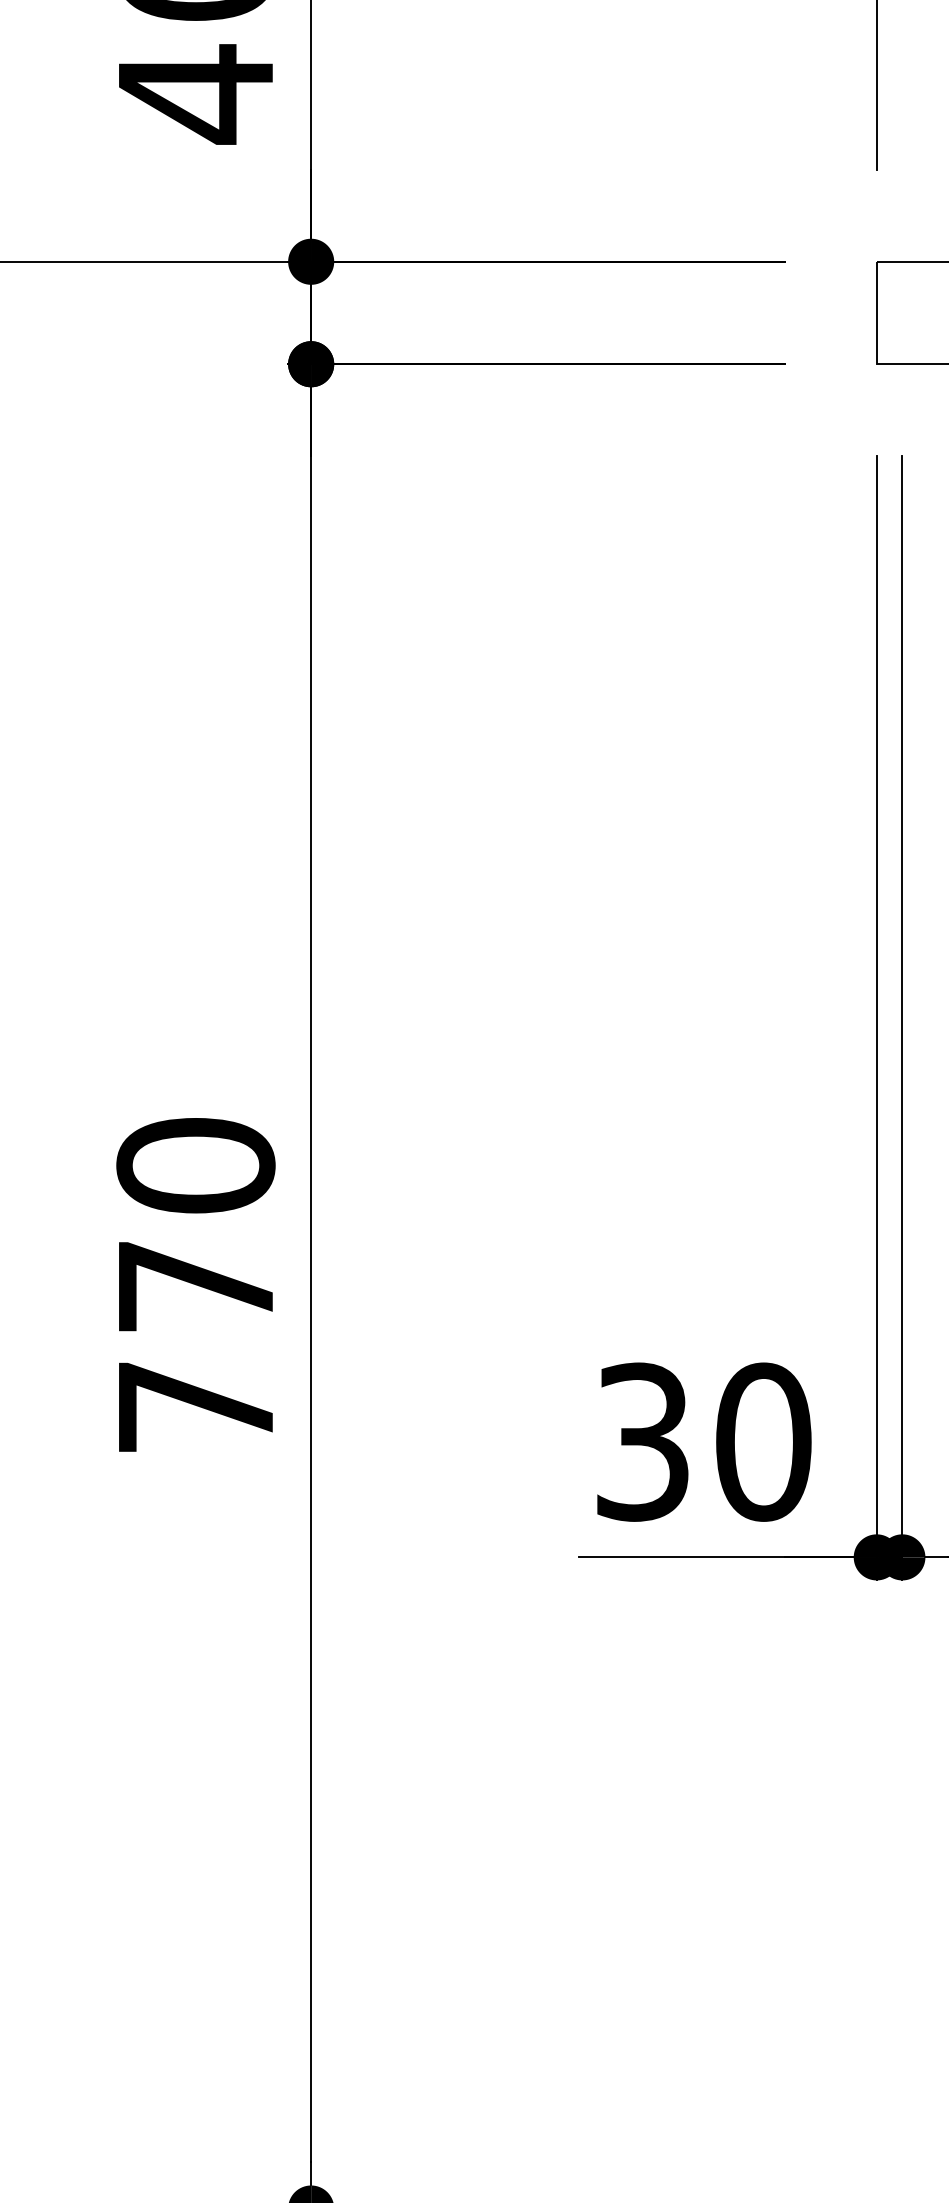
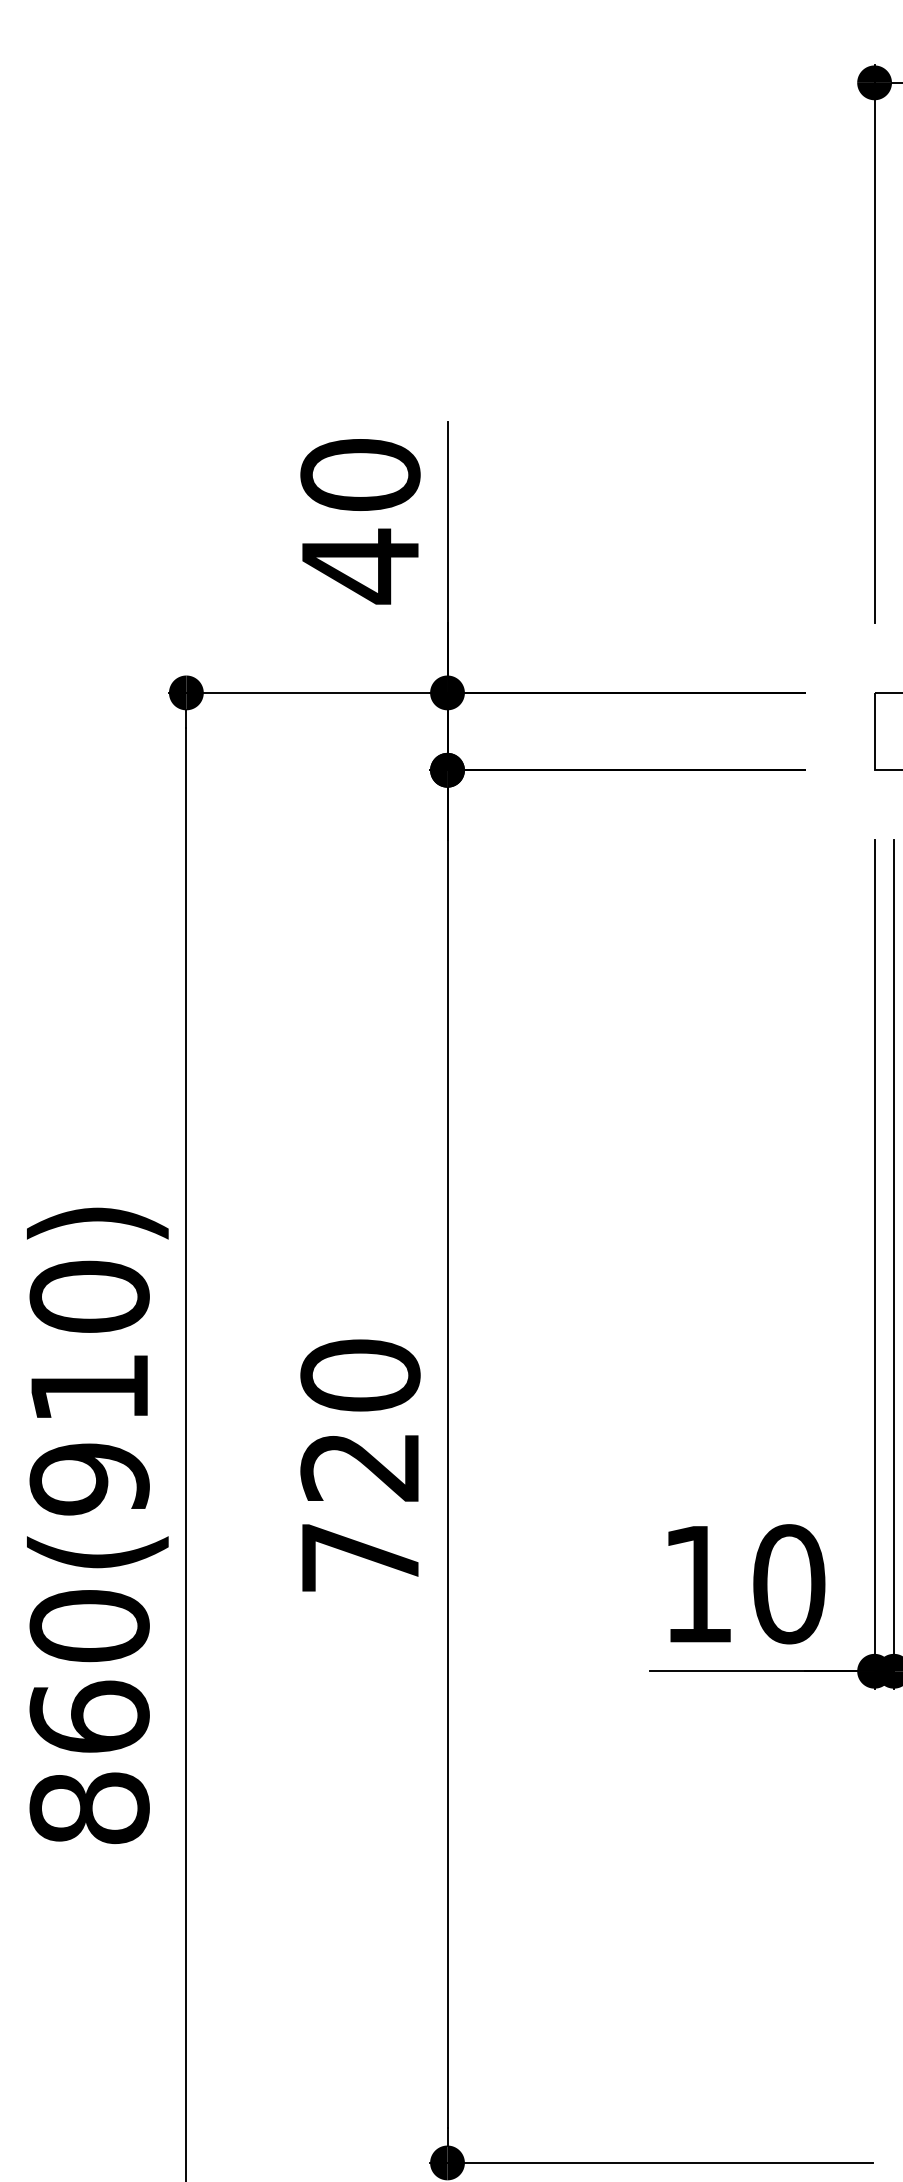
text: (194, 1287) -> (359, 1467), 770 -> 720
text: (642, 1442) -> (697, 1584), 30 -> 10

